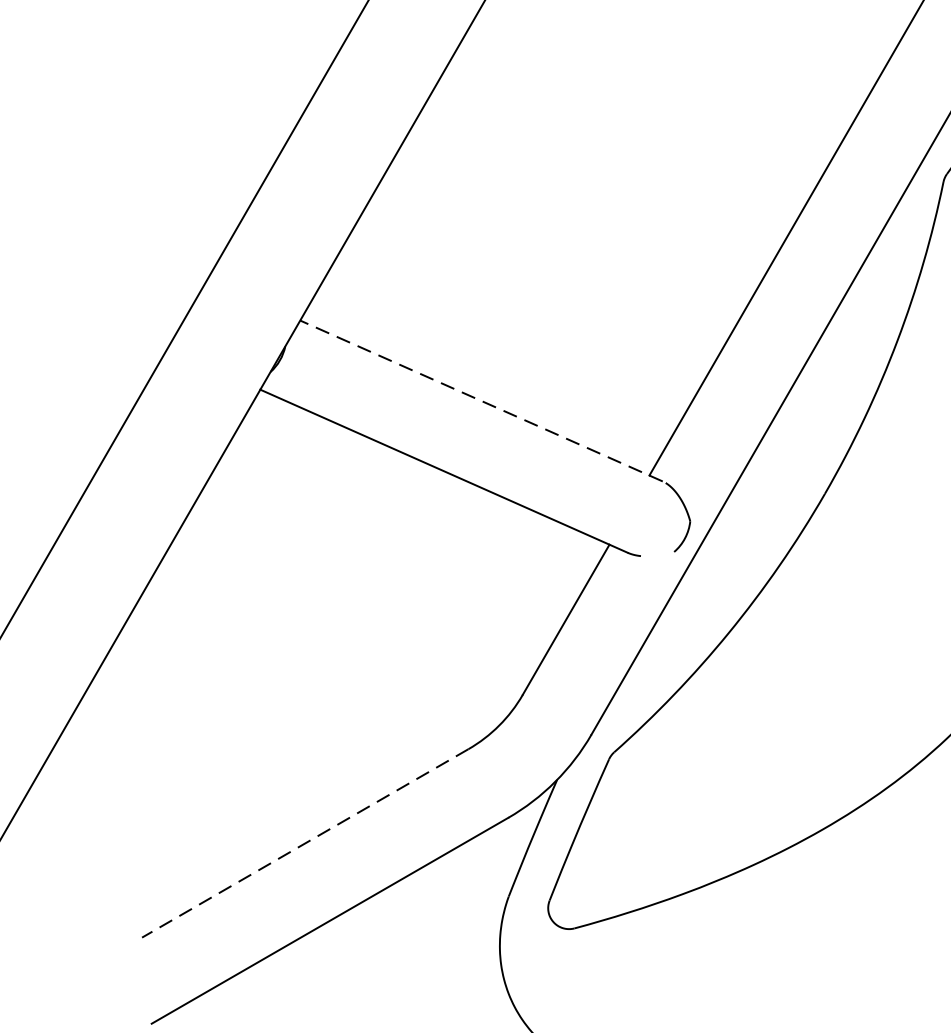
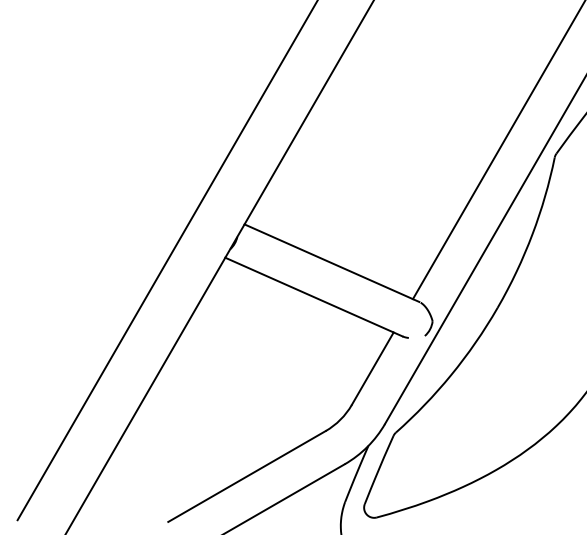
line: (480, 401) -> (331, 263), dashed -> solid
line: (304, 843) -> (246, 476), dashed -> solid

